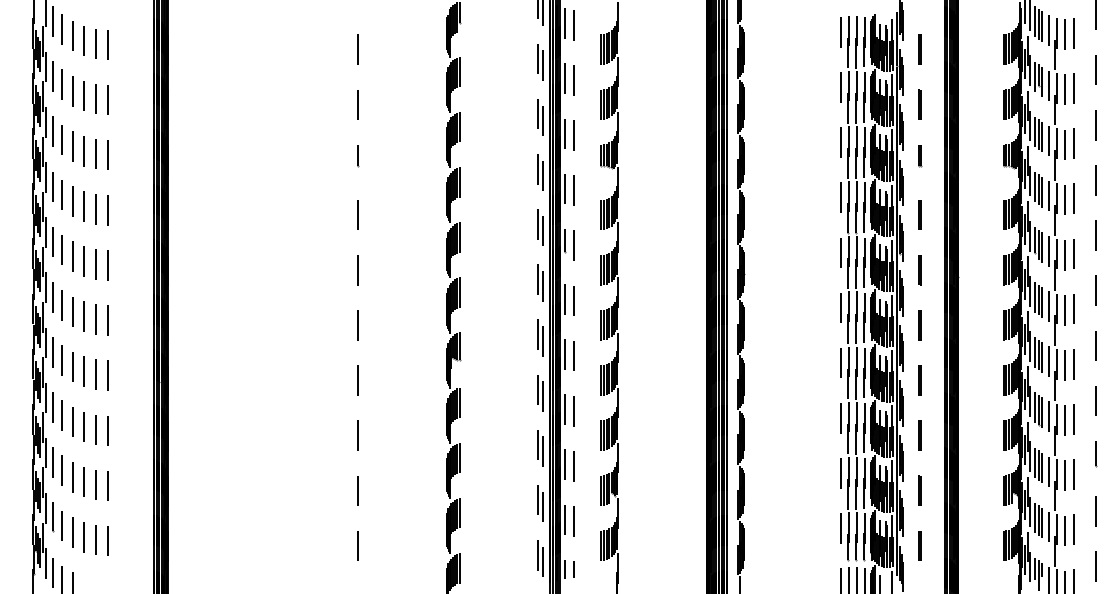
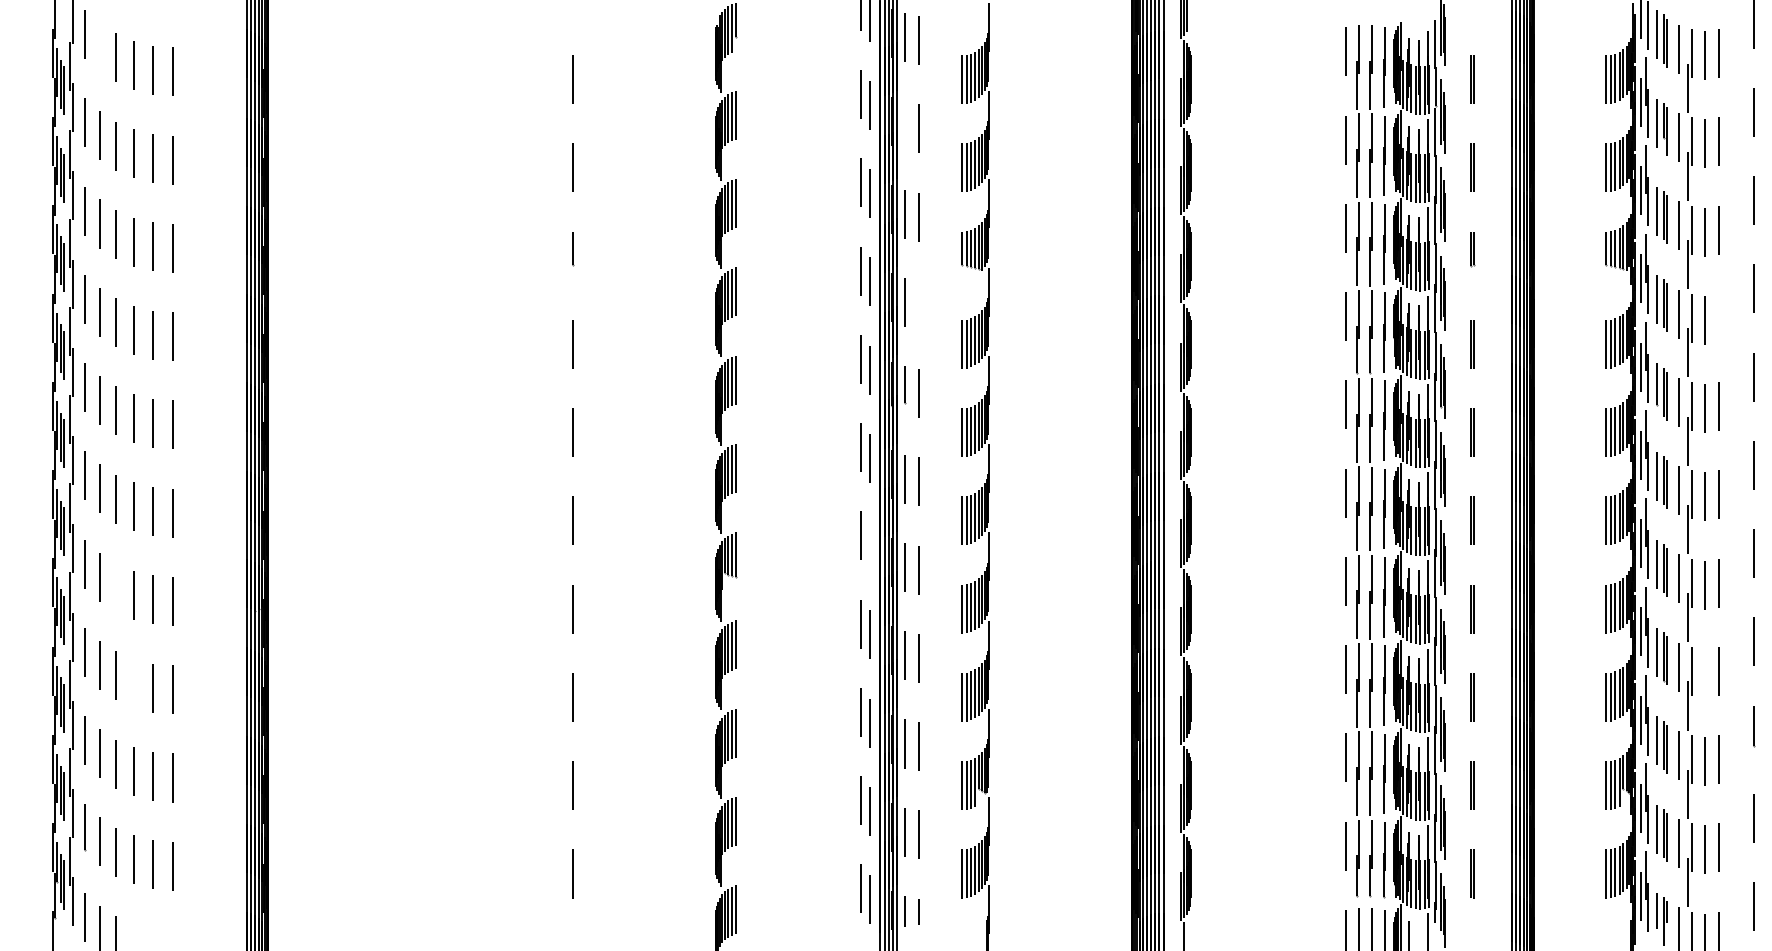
line: (61, 29) -> (98, 47), removed
line: (565, 78) -> (905, 125), removed
line: (573, 190) -> (918, 305), removed
line: (1073, 198) -> (1718, 317), removed
line: (543, 341) -> (869, 546), removed
line: (72, 366) -> (116, 586), removed
line: (1065, 420) -> (1705, 673), removed
line: (83, 426) -> (133, 682), removed

